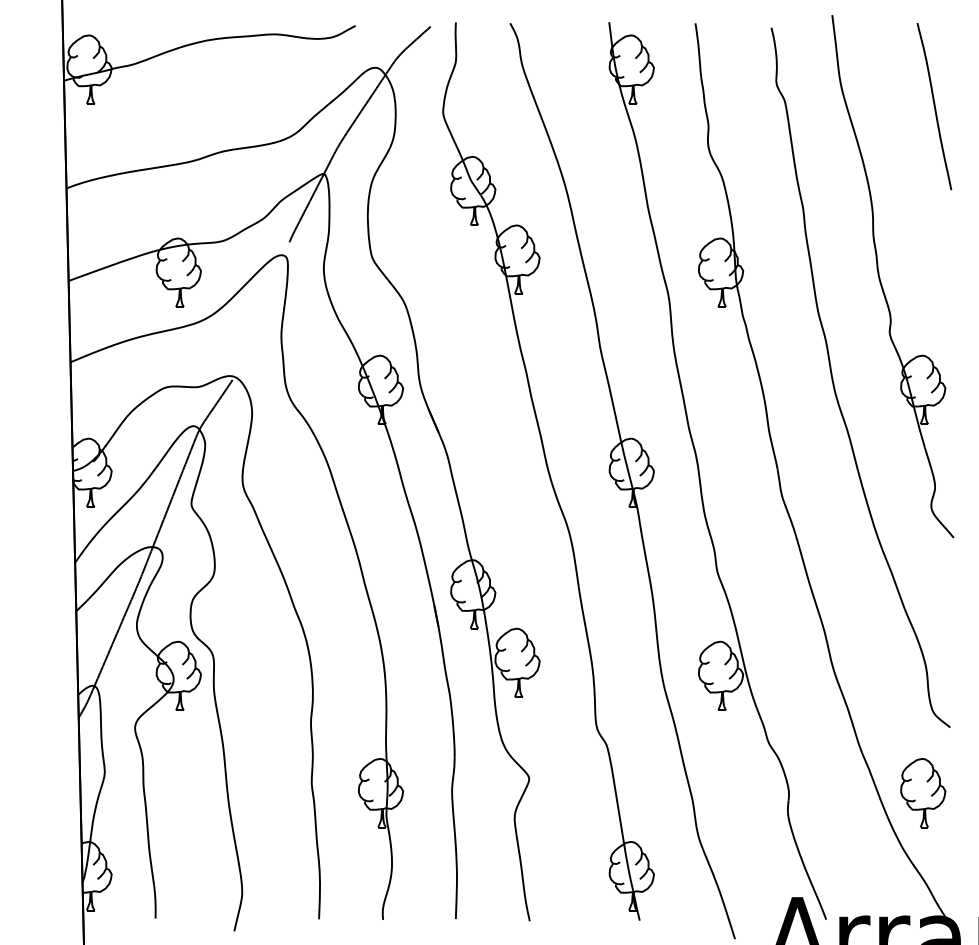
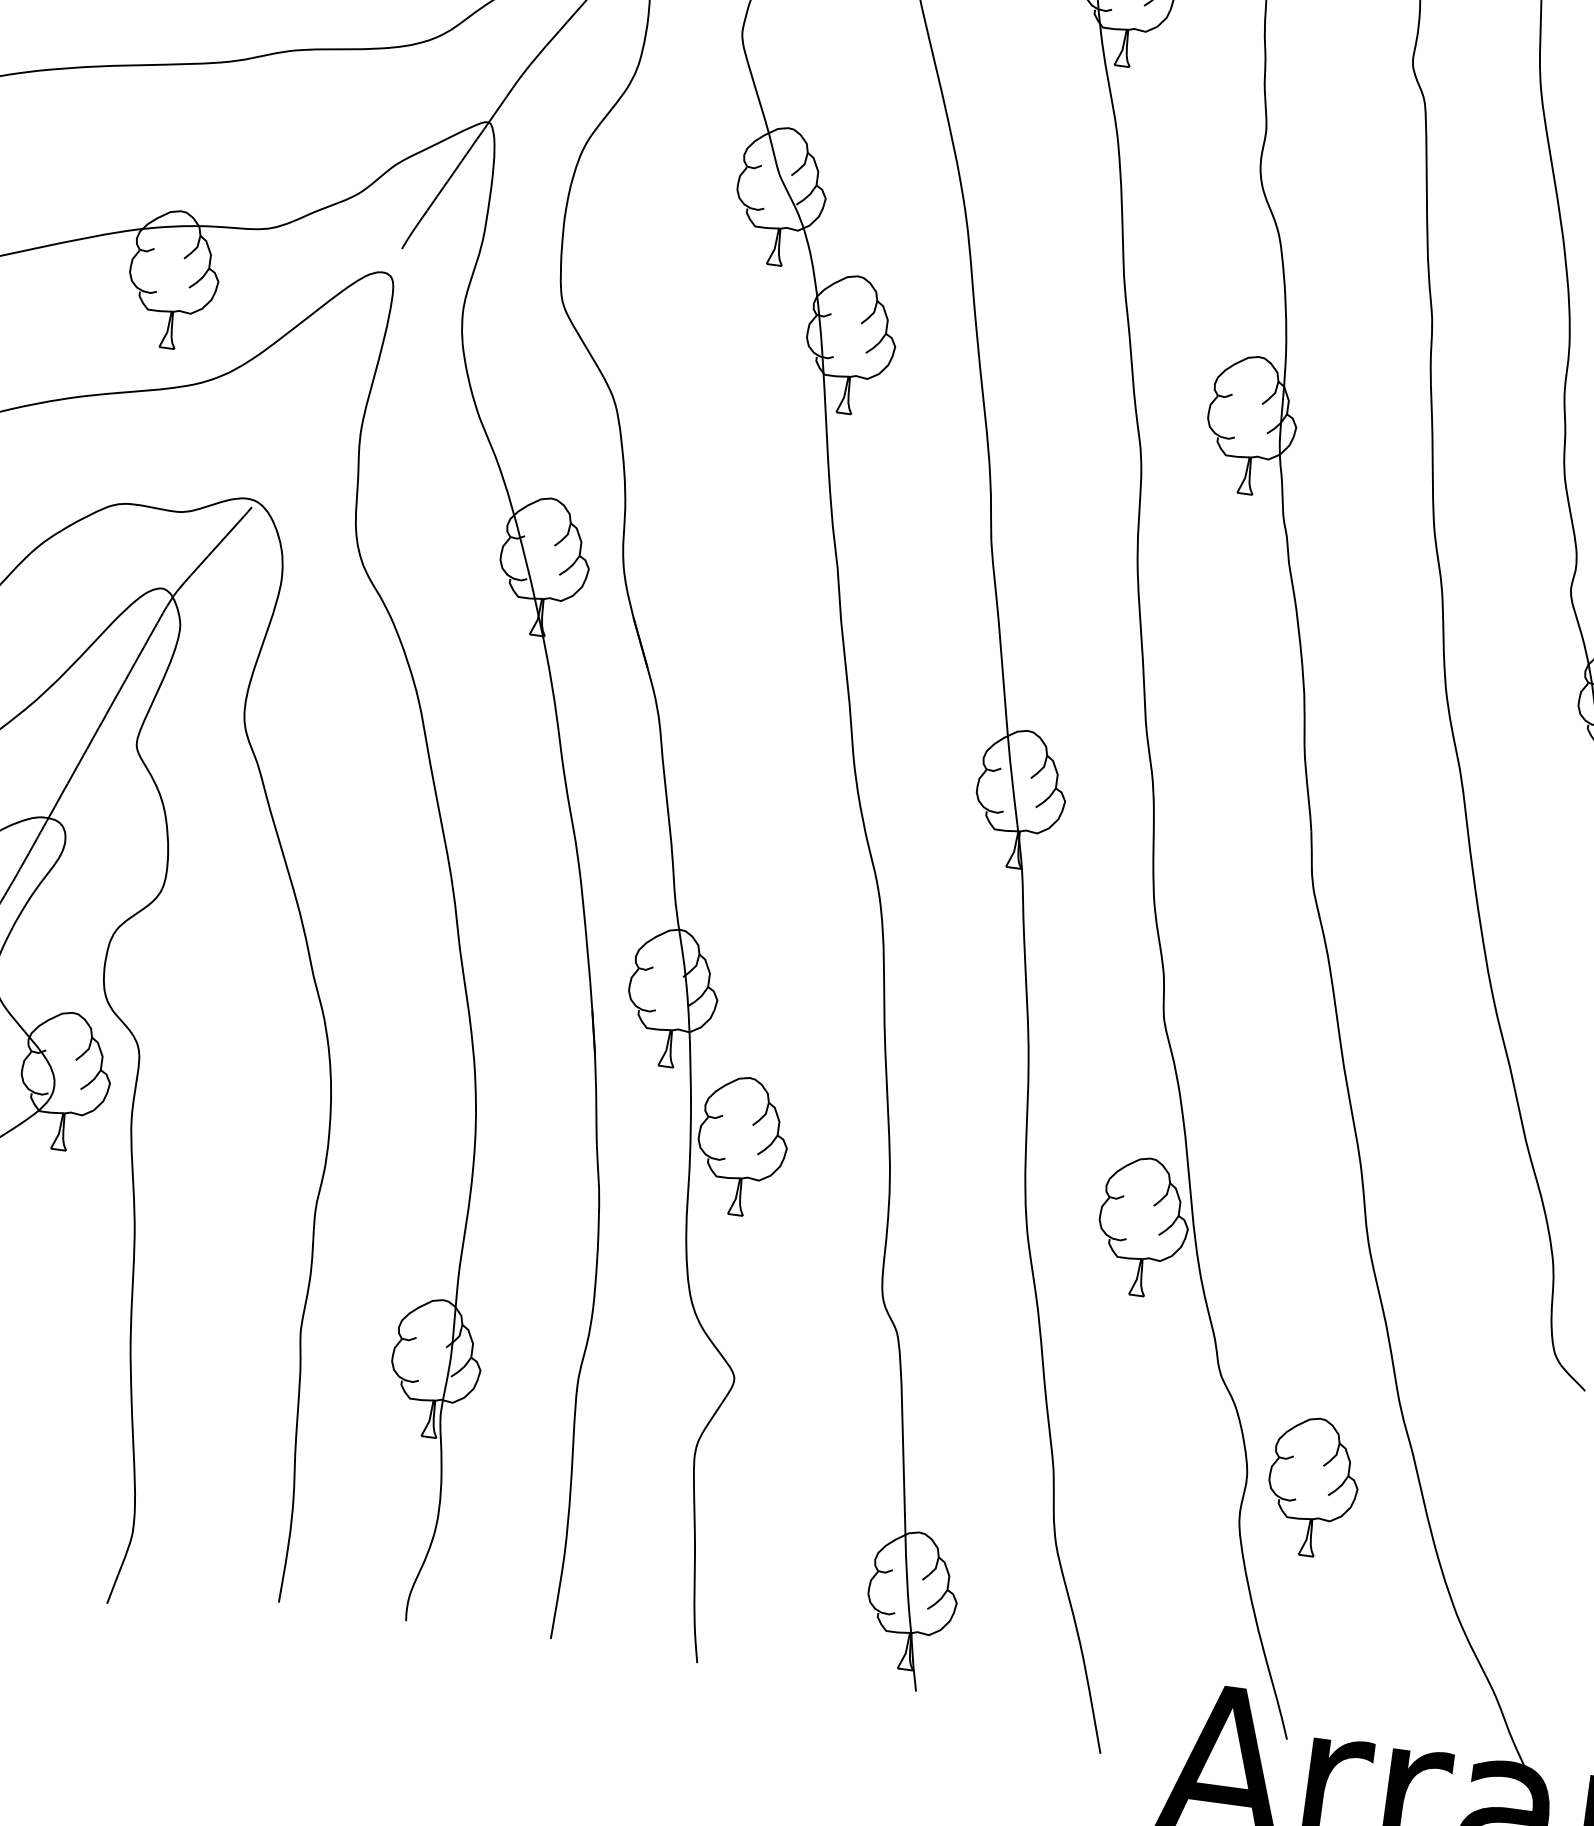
part: (923, 793) -> (1313, 1487), moved

